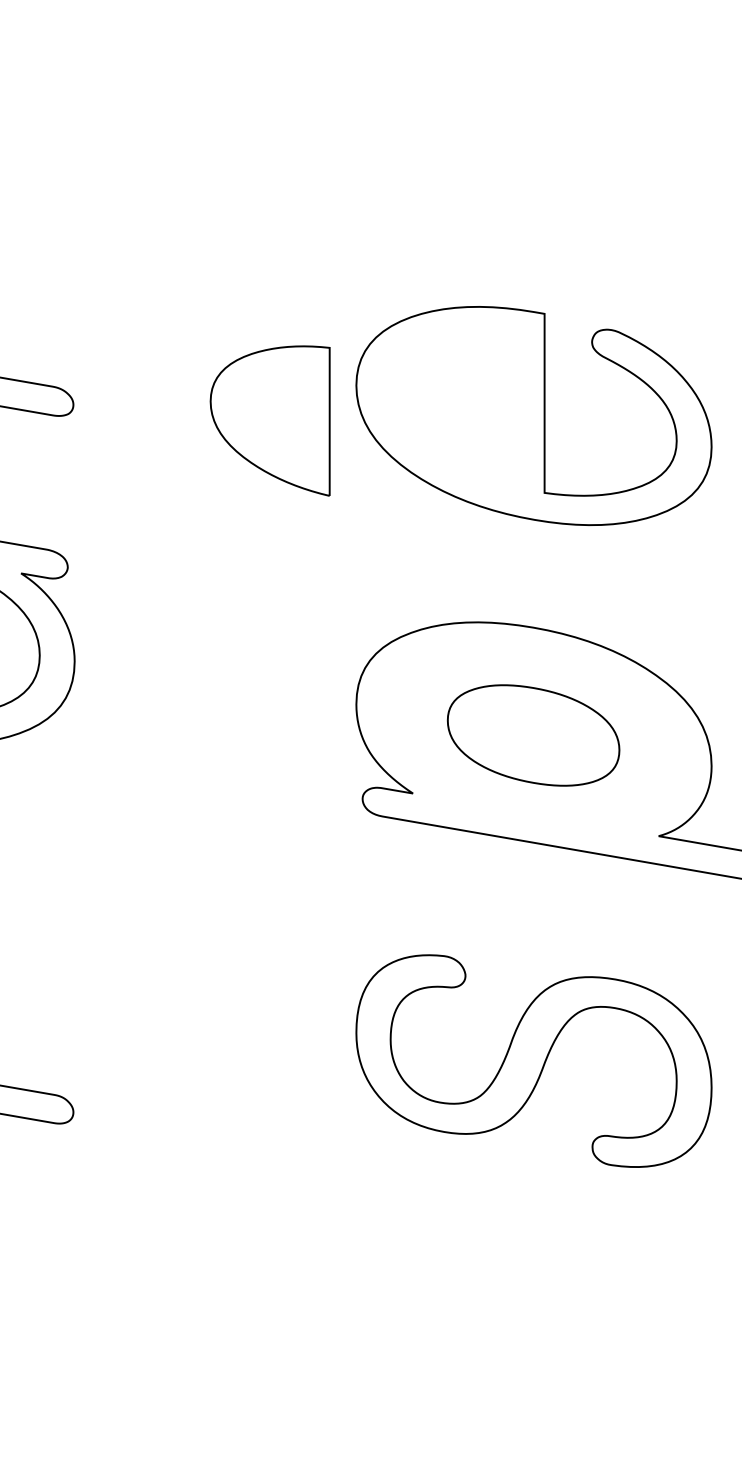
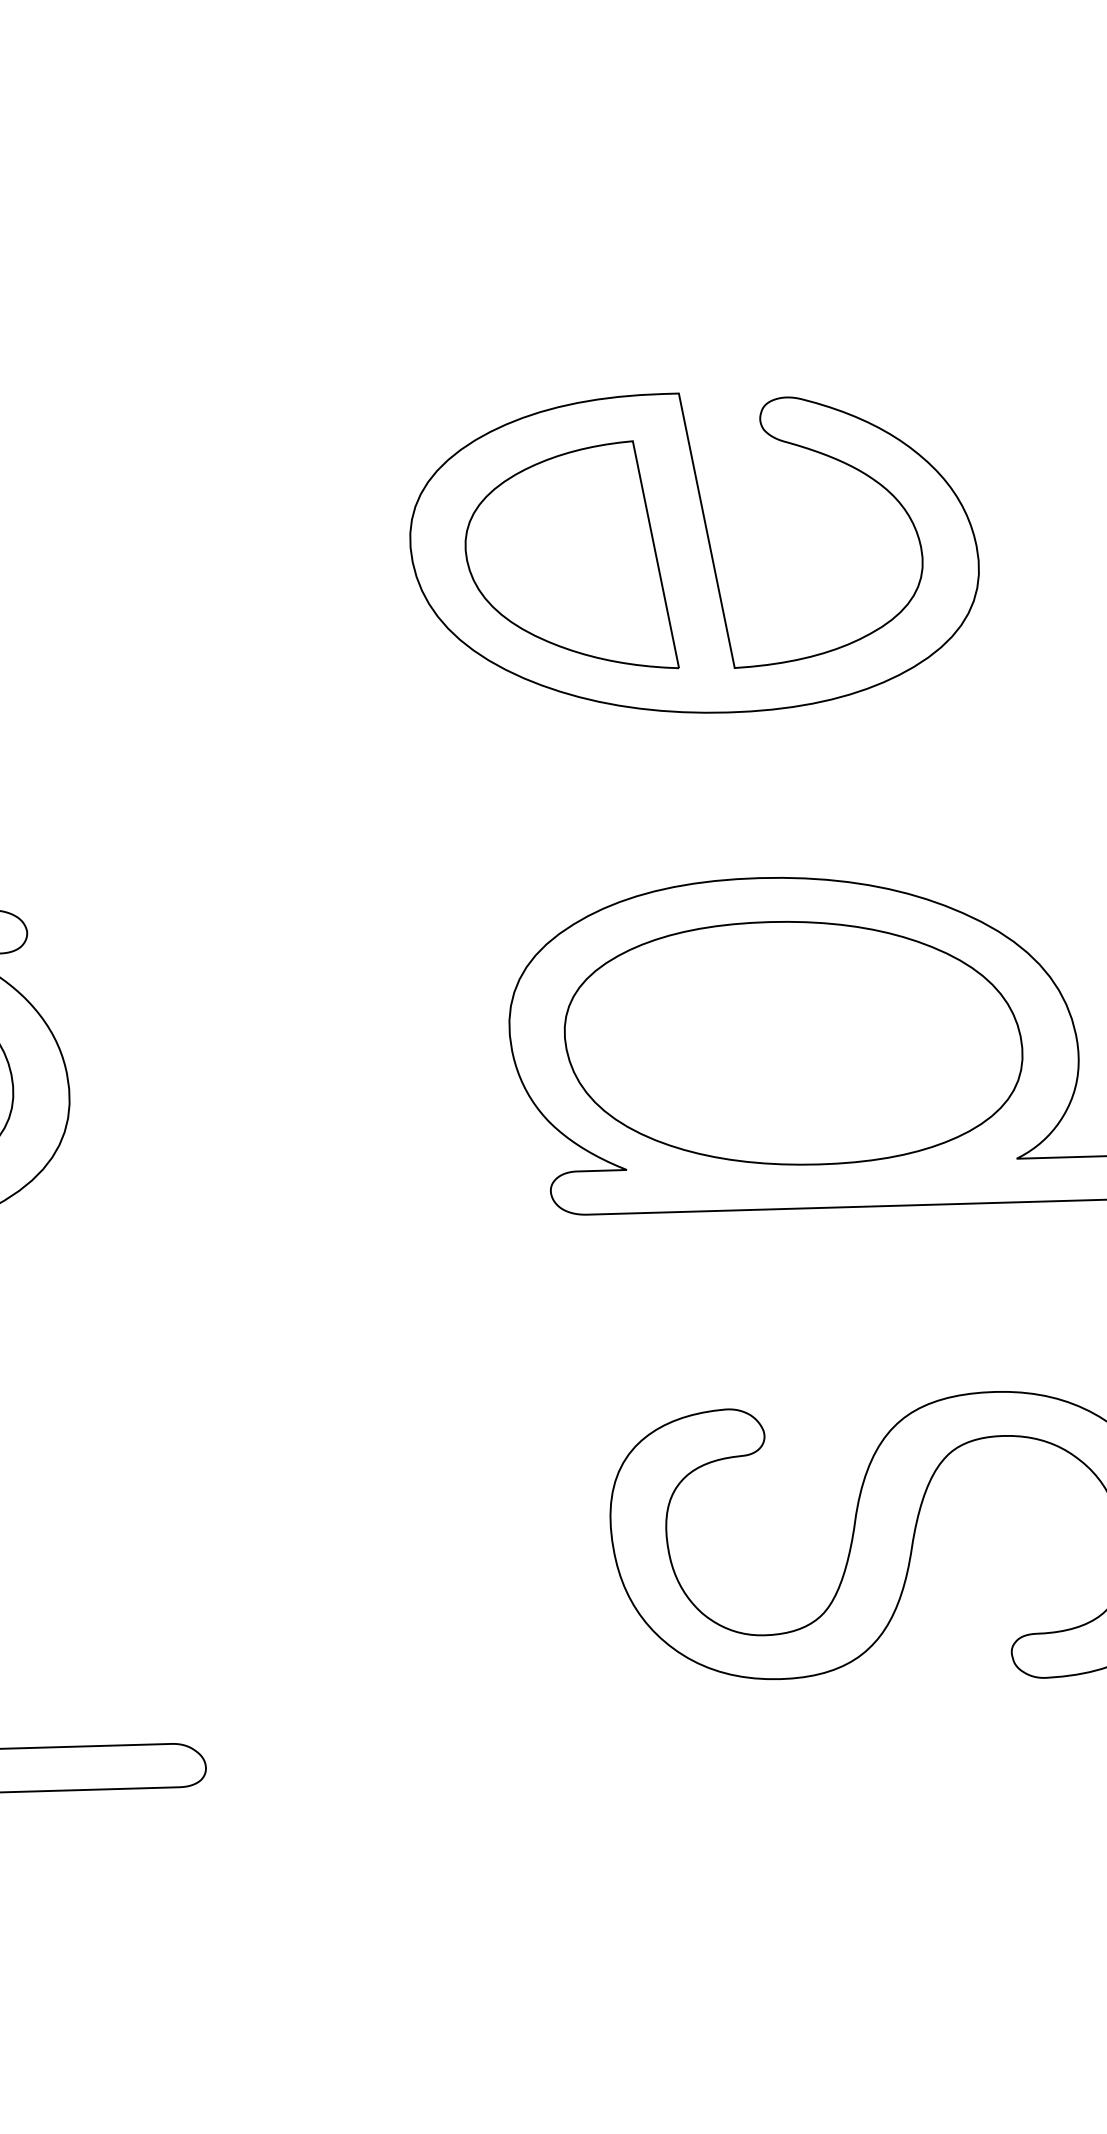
part: (269, 420) -> (563, 571), moved
part: (533, 735) -> (793, 1043), size x1.67

